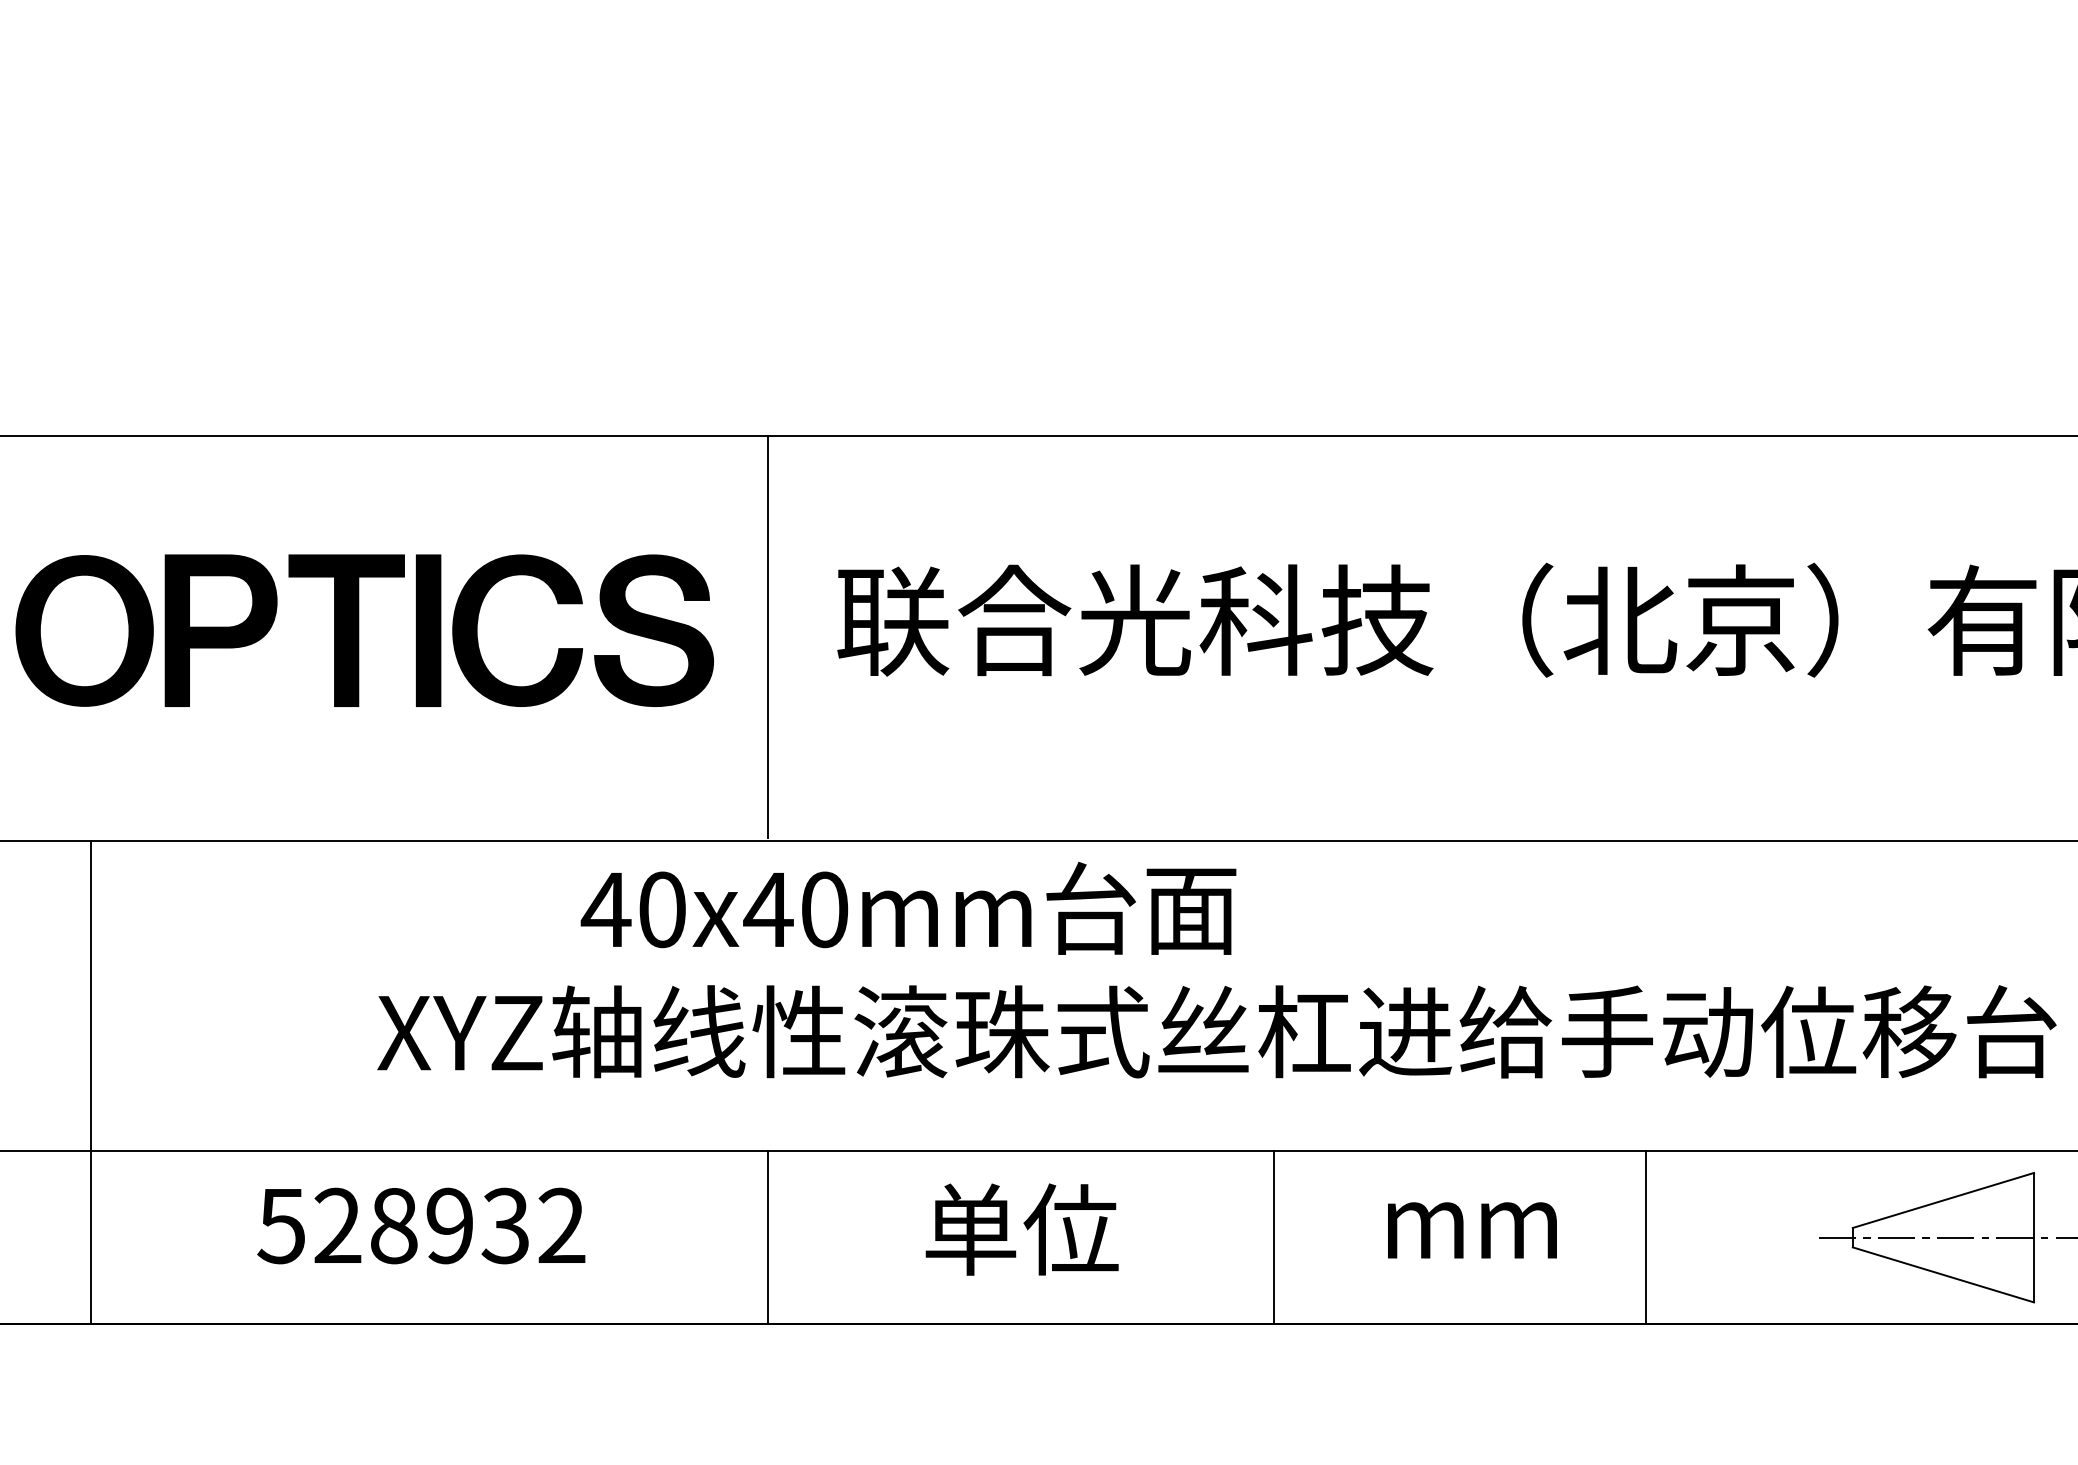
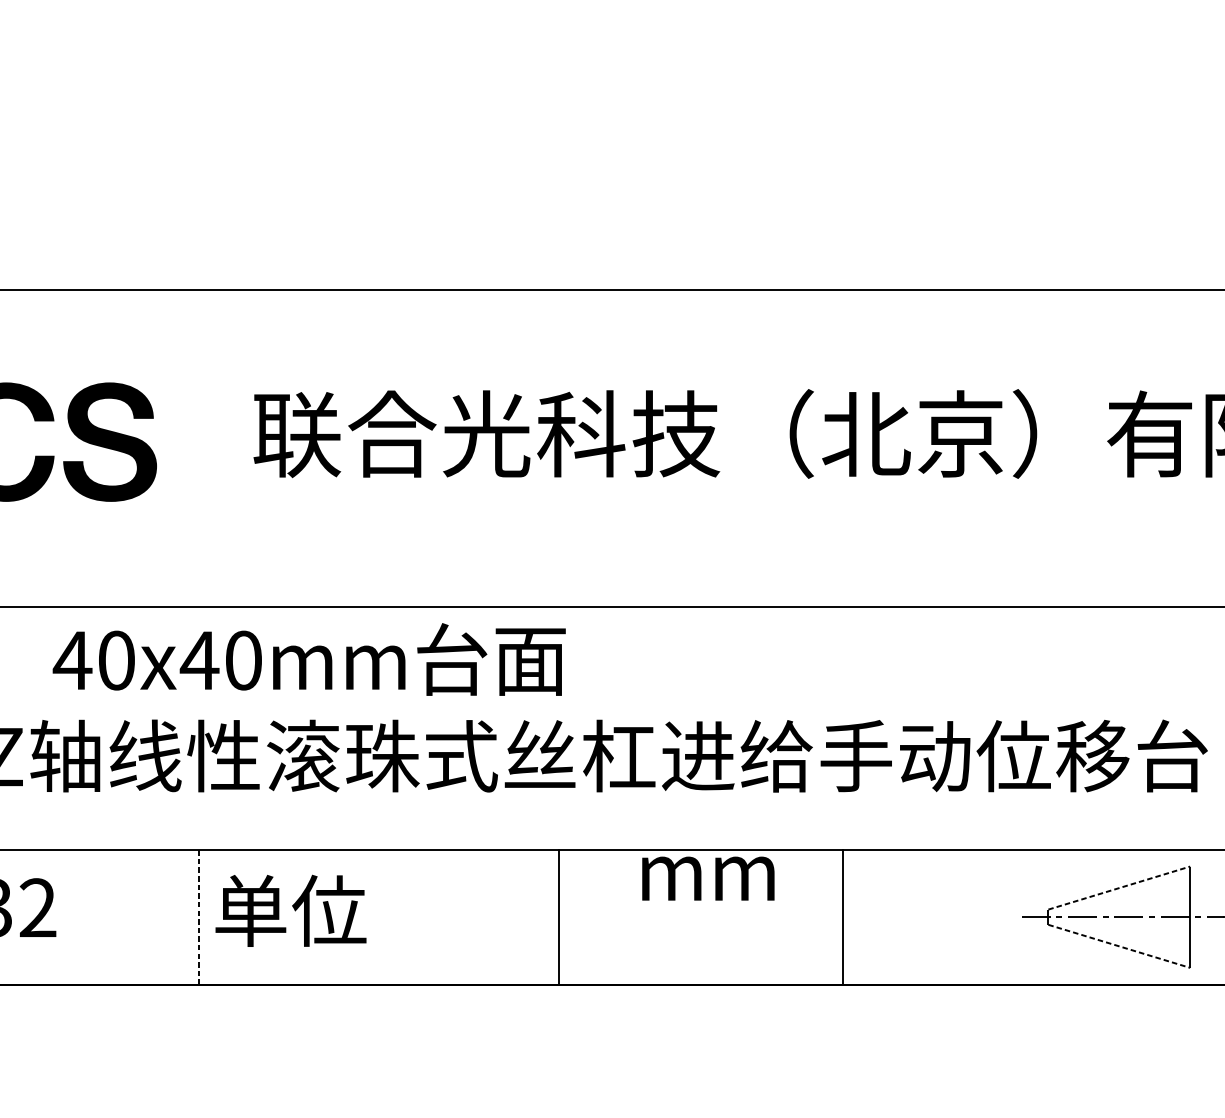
line: (767, 636) -> (198, 446), removed
line: (1943, 1200) -> (1119, 888), solid -> dashed
text: (1021, 1229) -> (290, 910), moved
text: (1472, 1230) -> (708, 878), moved
line: (767, 1237) -> (198, 917), solid -> dashed
line: (1274, 1237) -> (559, 917), moved
line: (1645, 1237) -> (842, 917), moved
line: (1943, 1274) -> (1119, 946), solid -> dashed

